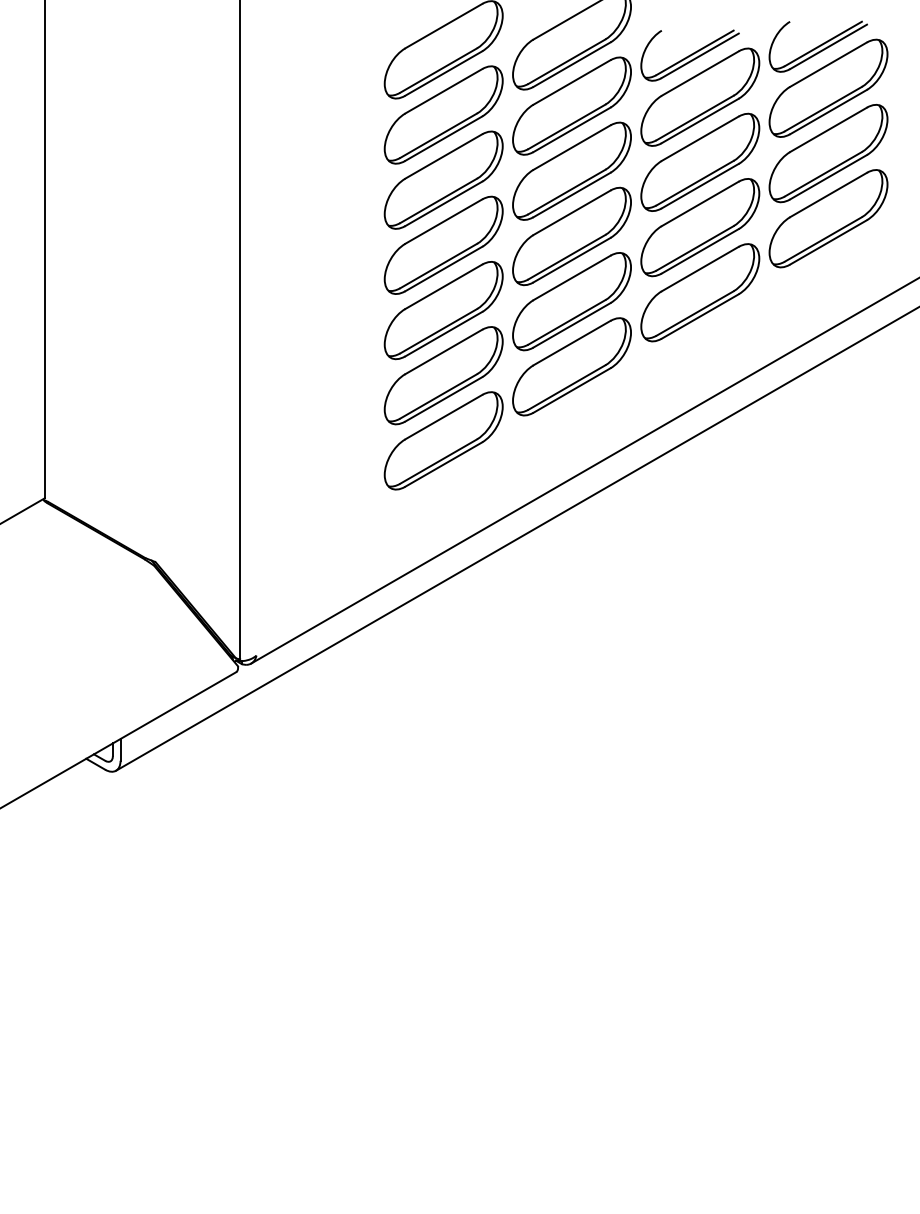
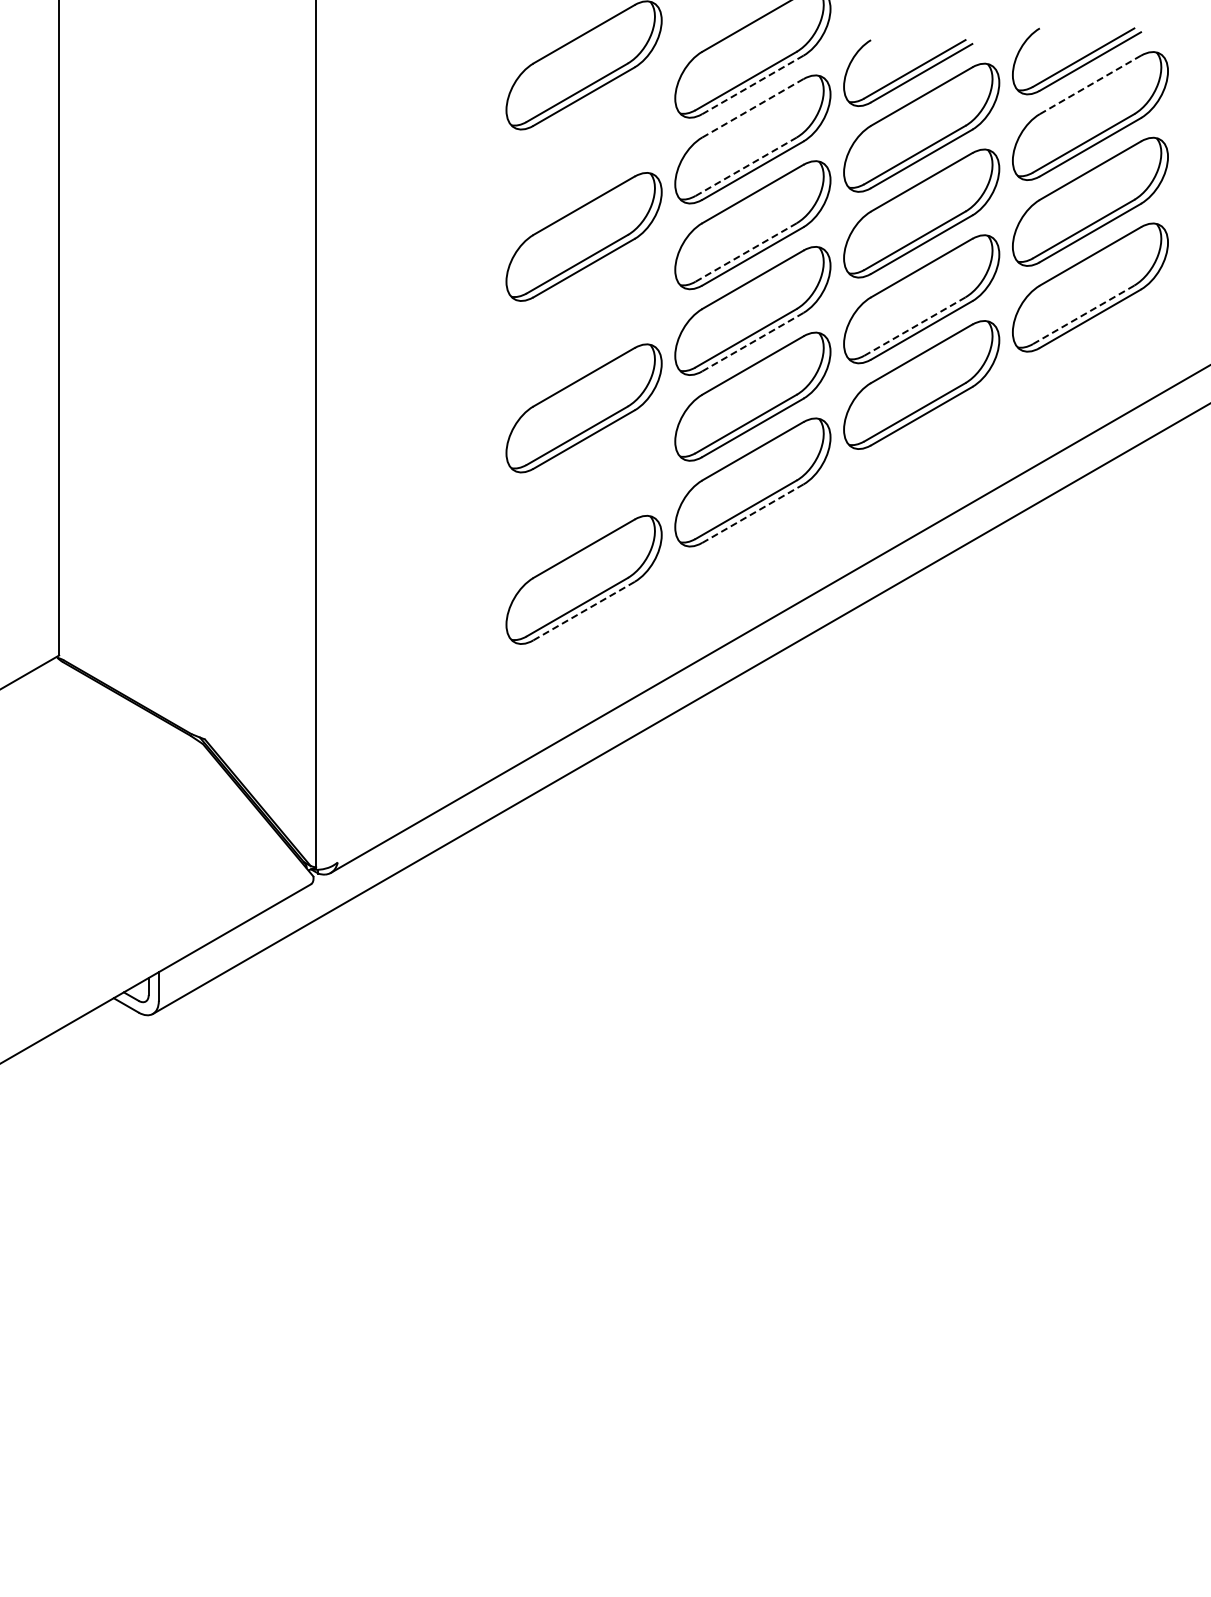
line: (828, 64) -> (1090, 84), solid -> dashed
line: (571, 65) -> (752, 85), solid -> dashed
line: (572, 82) -> (753, 108), solid -> dashed
part: (443, 115) -> (583, 151), removed
line: (567, 126) -> (746, 166), solid -> dashed
line: (567, 192) -> (746, 252), solid -> dashed
line: (824, 239) -> (1084, 314), solid -> dashed
part: (443, 245) -> (583, 322), removed
line: (695, 248) -> (915, 326), solid -> dashed
line: (571, 260) -> (752, 342), solid -> dashed
part: (443, 375) -> (583, 494), removed
line: (571, 390) -> (752, 513), solid -> dashed
line: (443, 464) -> (583, 611), solid -> dashed

